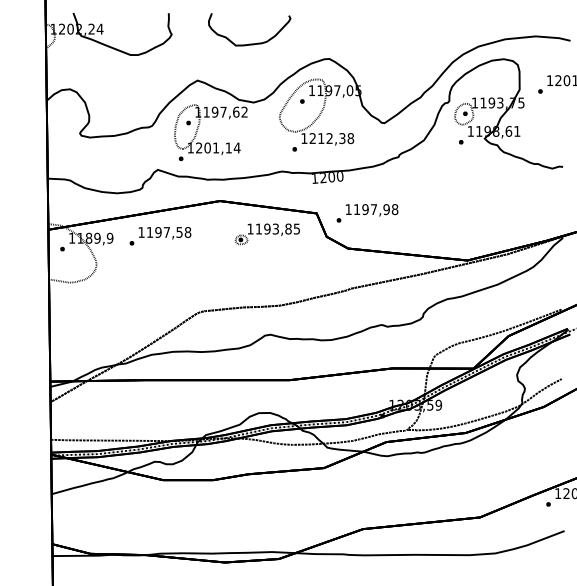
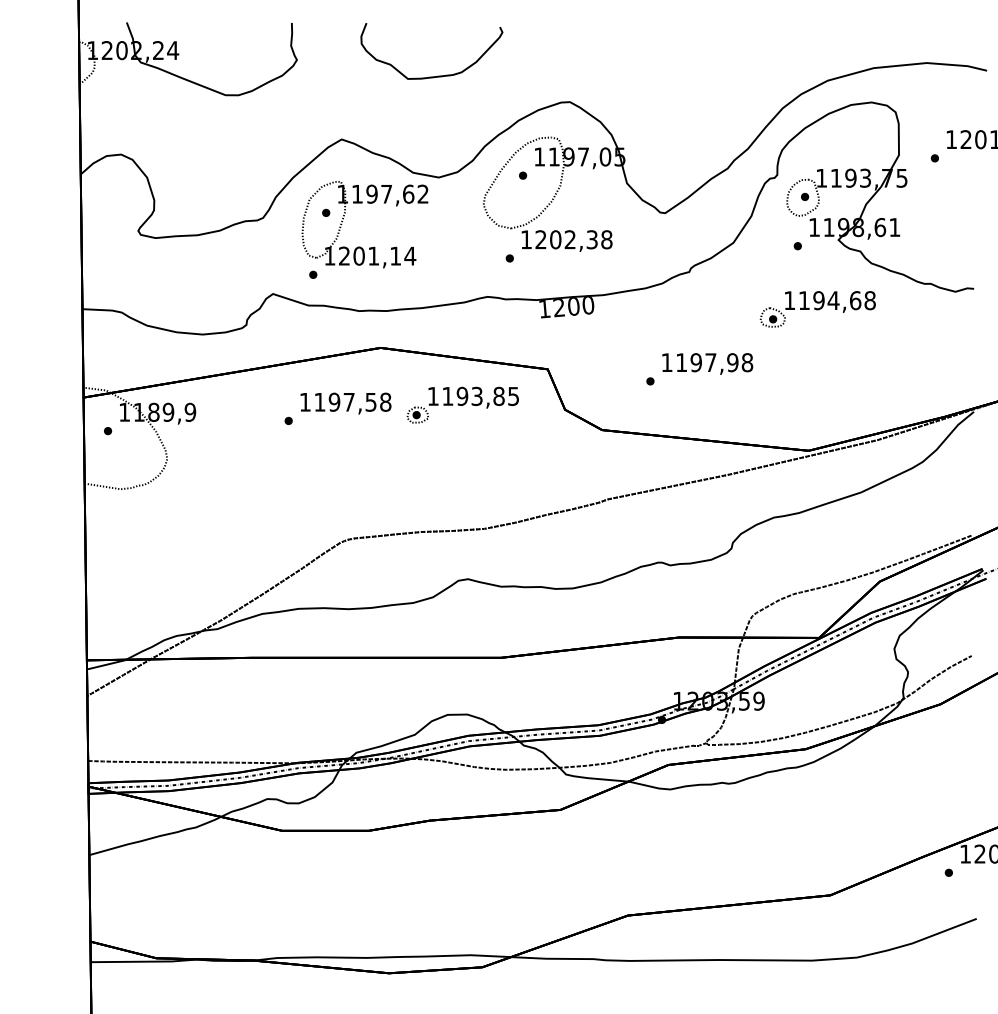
text: (321, 138) -> (556, 239), 1212,38 -> 1202,38
part: (472, 178) -> (817, 308), added
text: (367, 213) -> (699, 369), moved
text: (160, 236) -> (338, 409), moved

